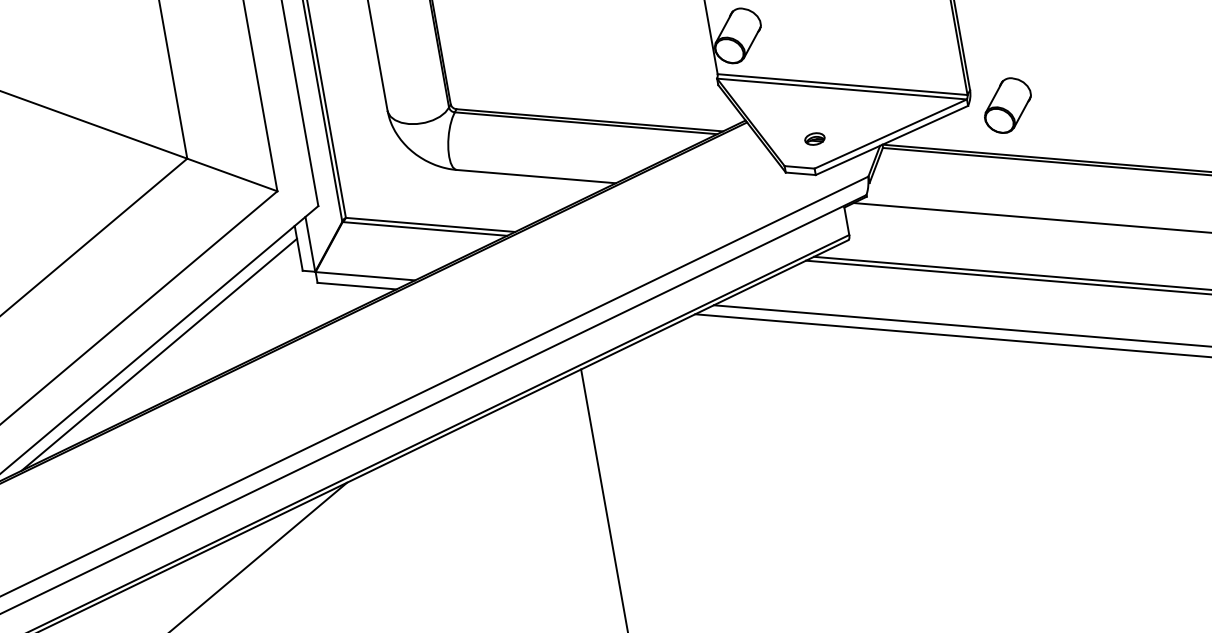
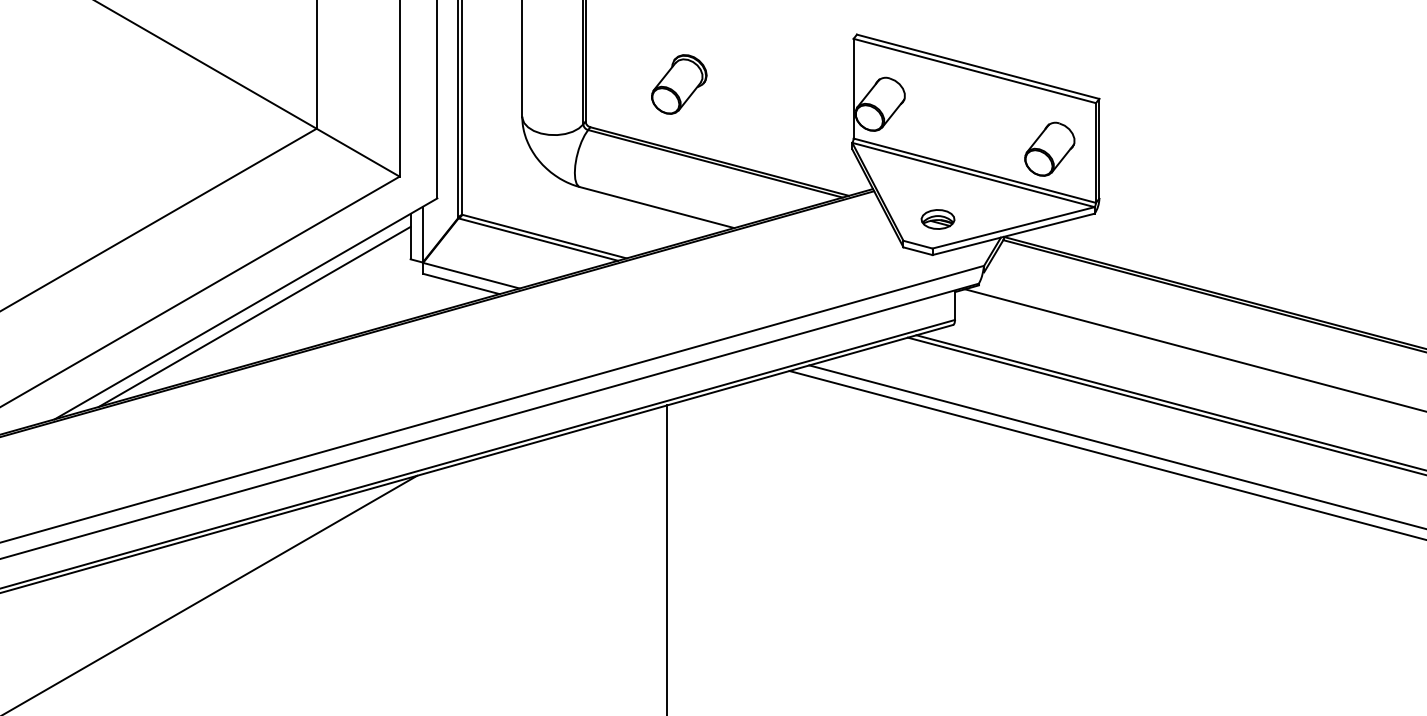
part: (536, 51) -> (679, 84), added
part: (1007, 104) -> (1049, 148), moved
part: (814, 139) -> (937, 219), size x1.67

